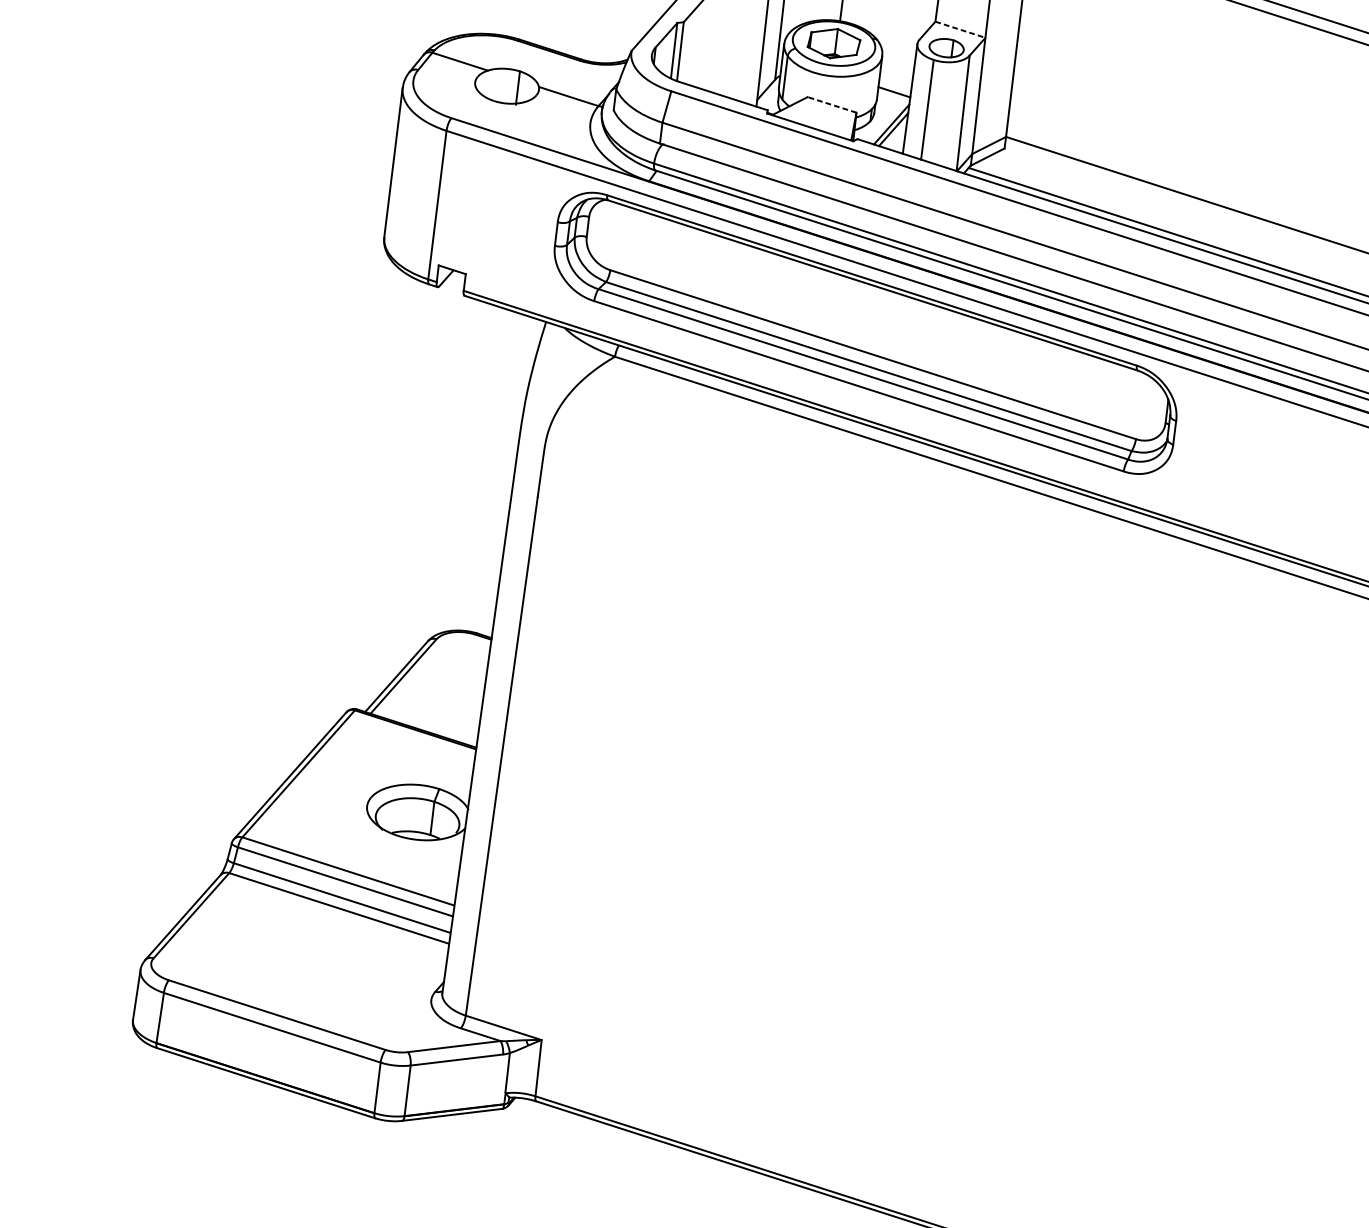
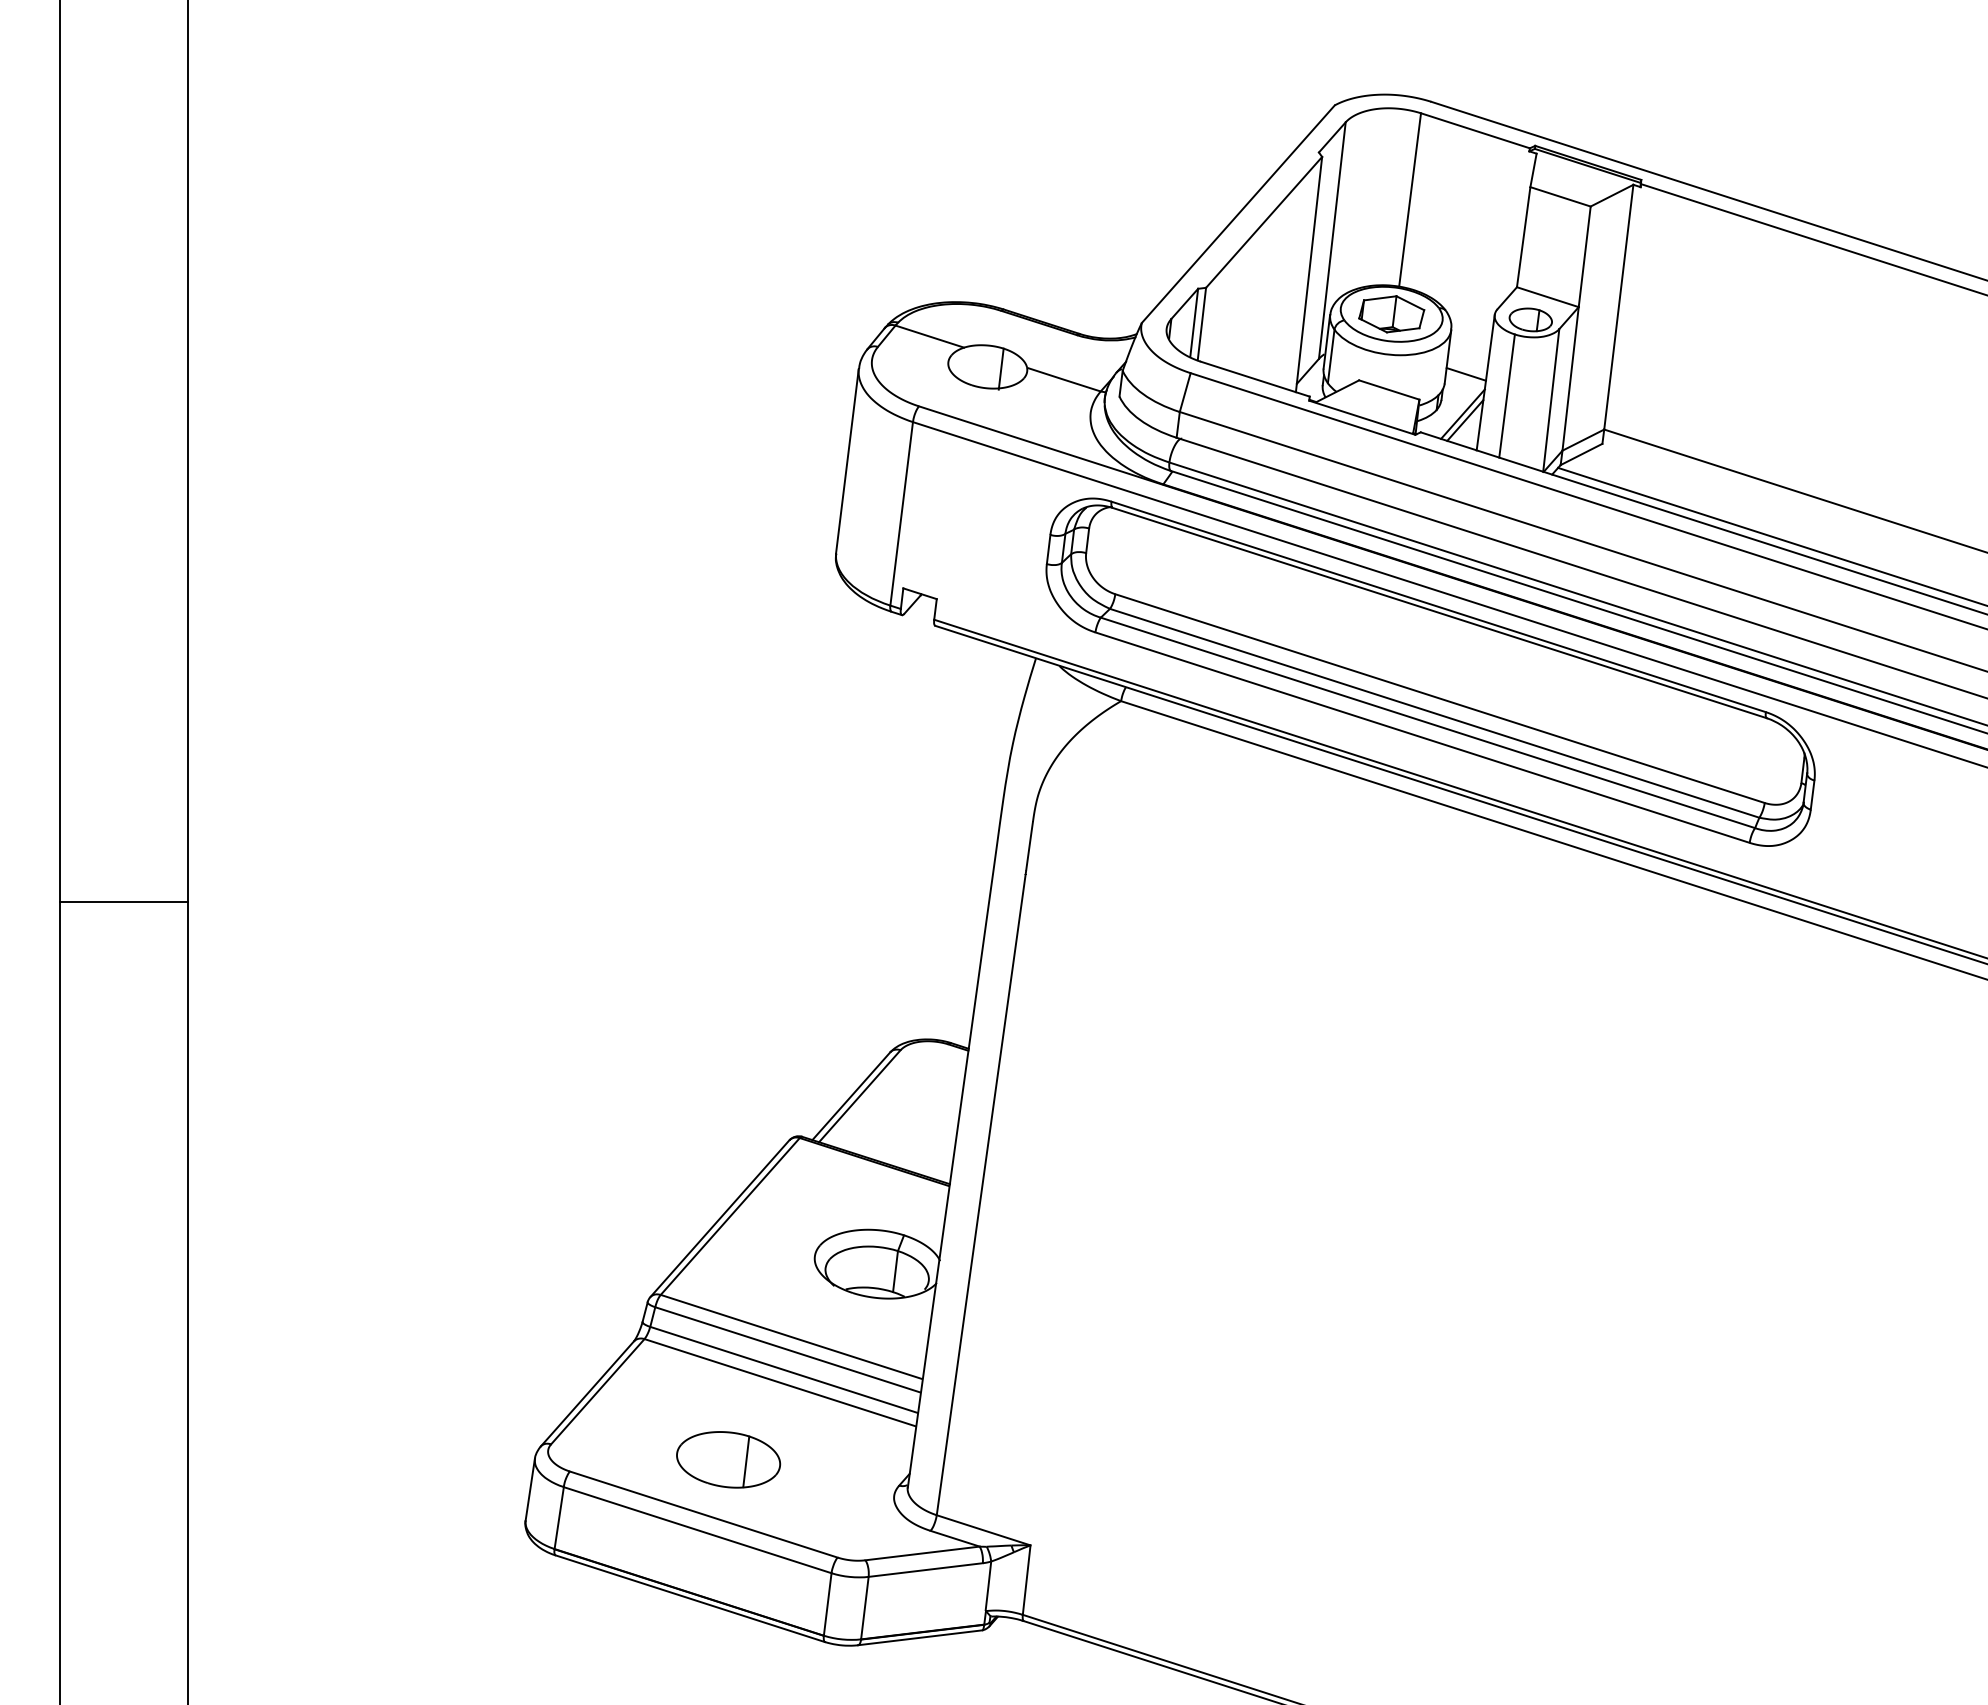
line: (960, 30) -> (1548, 297), dashed -> solid
line: (832, 105) -> (1389, 390), dashed -> solid
part: (297, 970) -> (728, 1459), added

